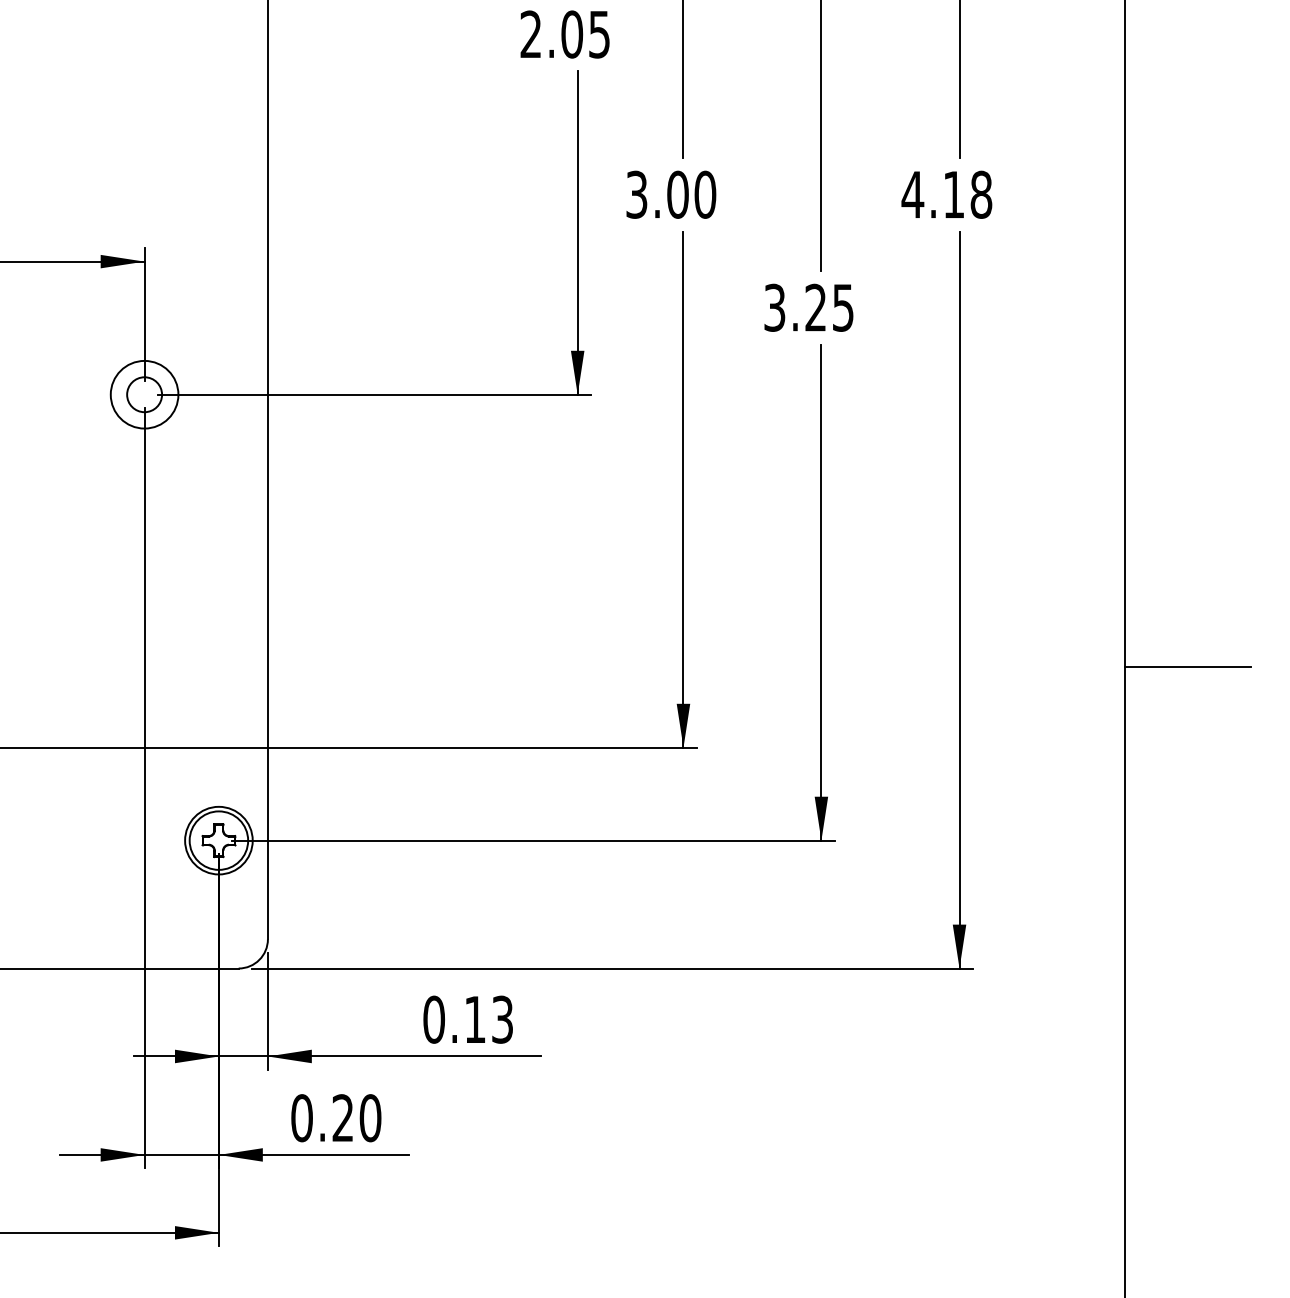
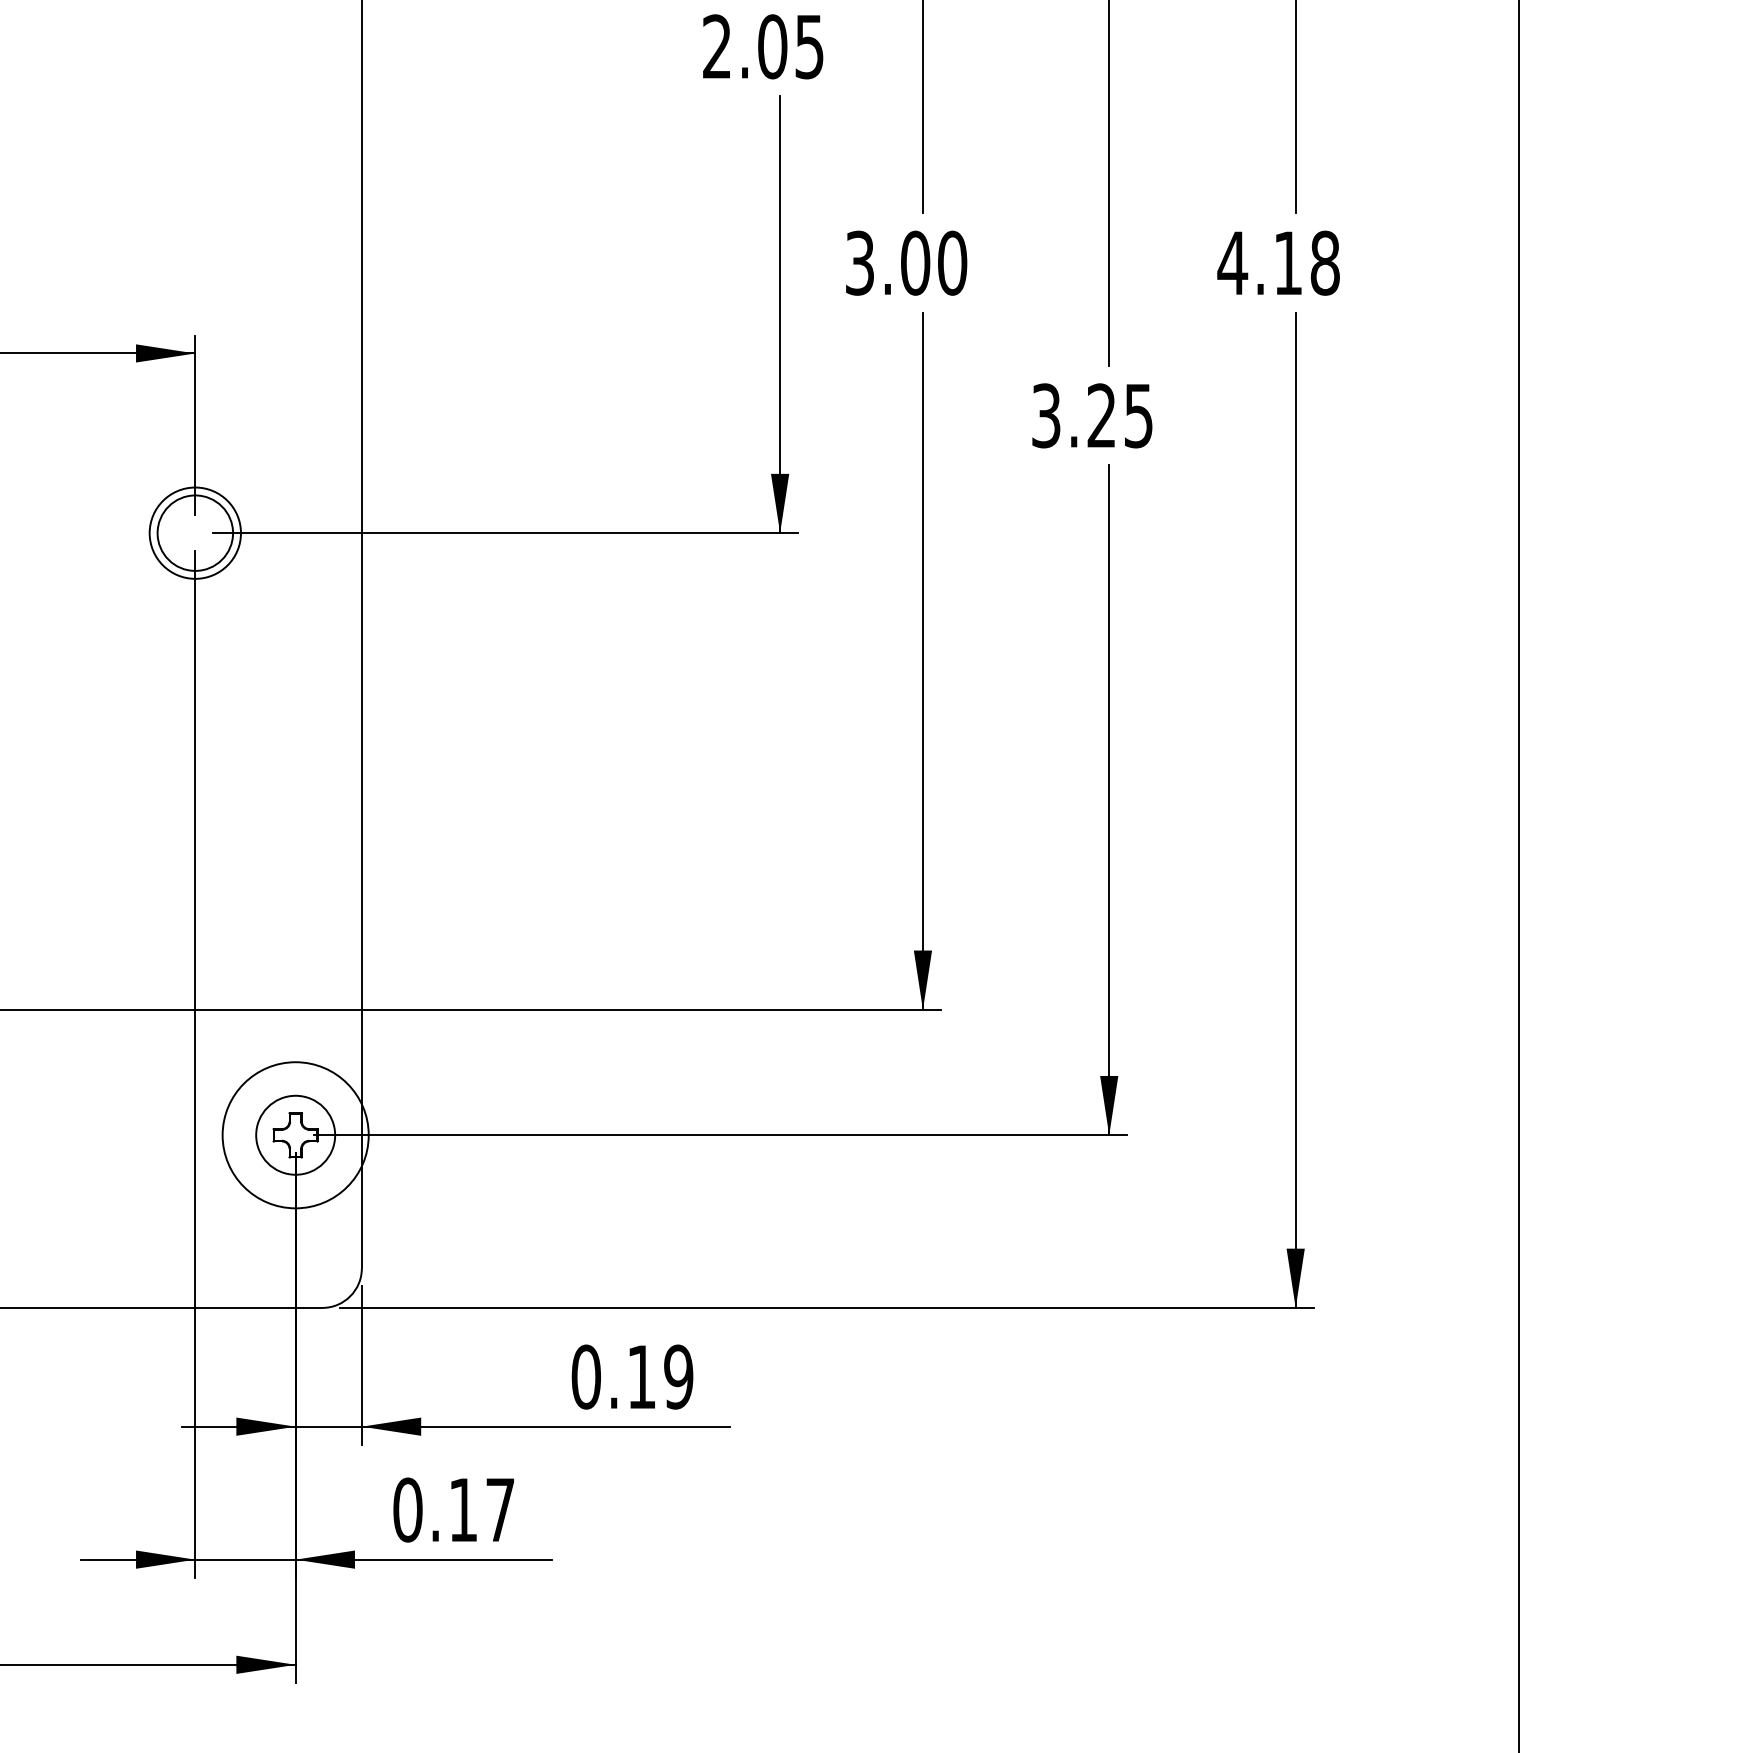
circle: (143, 394) -> (194, 532), size x1.6
line: (1187, 667) -> (1603, 901), removed
circle: (218, 840) -> (295, 1134), size x1.6
text: (502, 1019) -> (678, 1376), 0.13 -> 0.19
text: (357, 1117) -> (482, 1509), 0.20 -> 0.17

